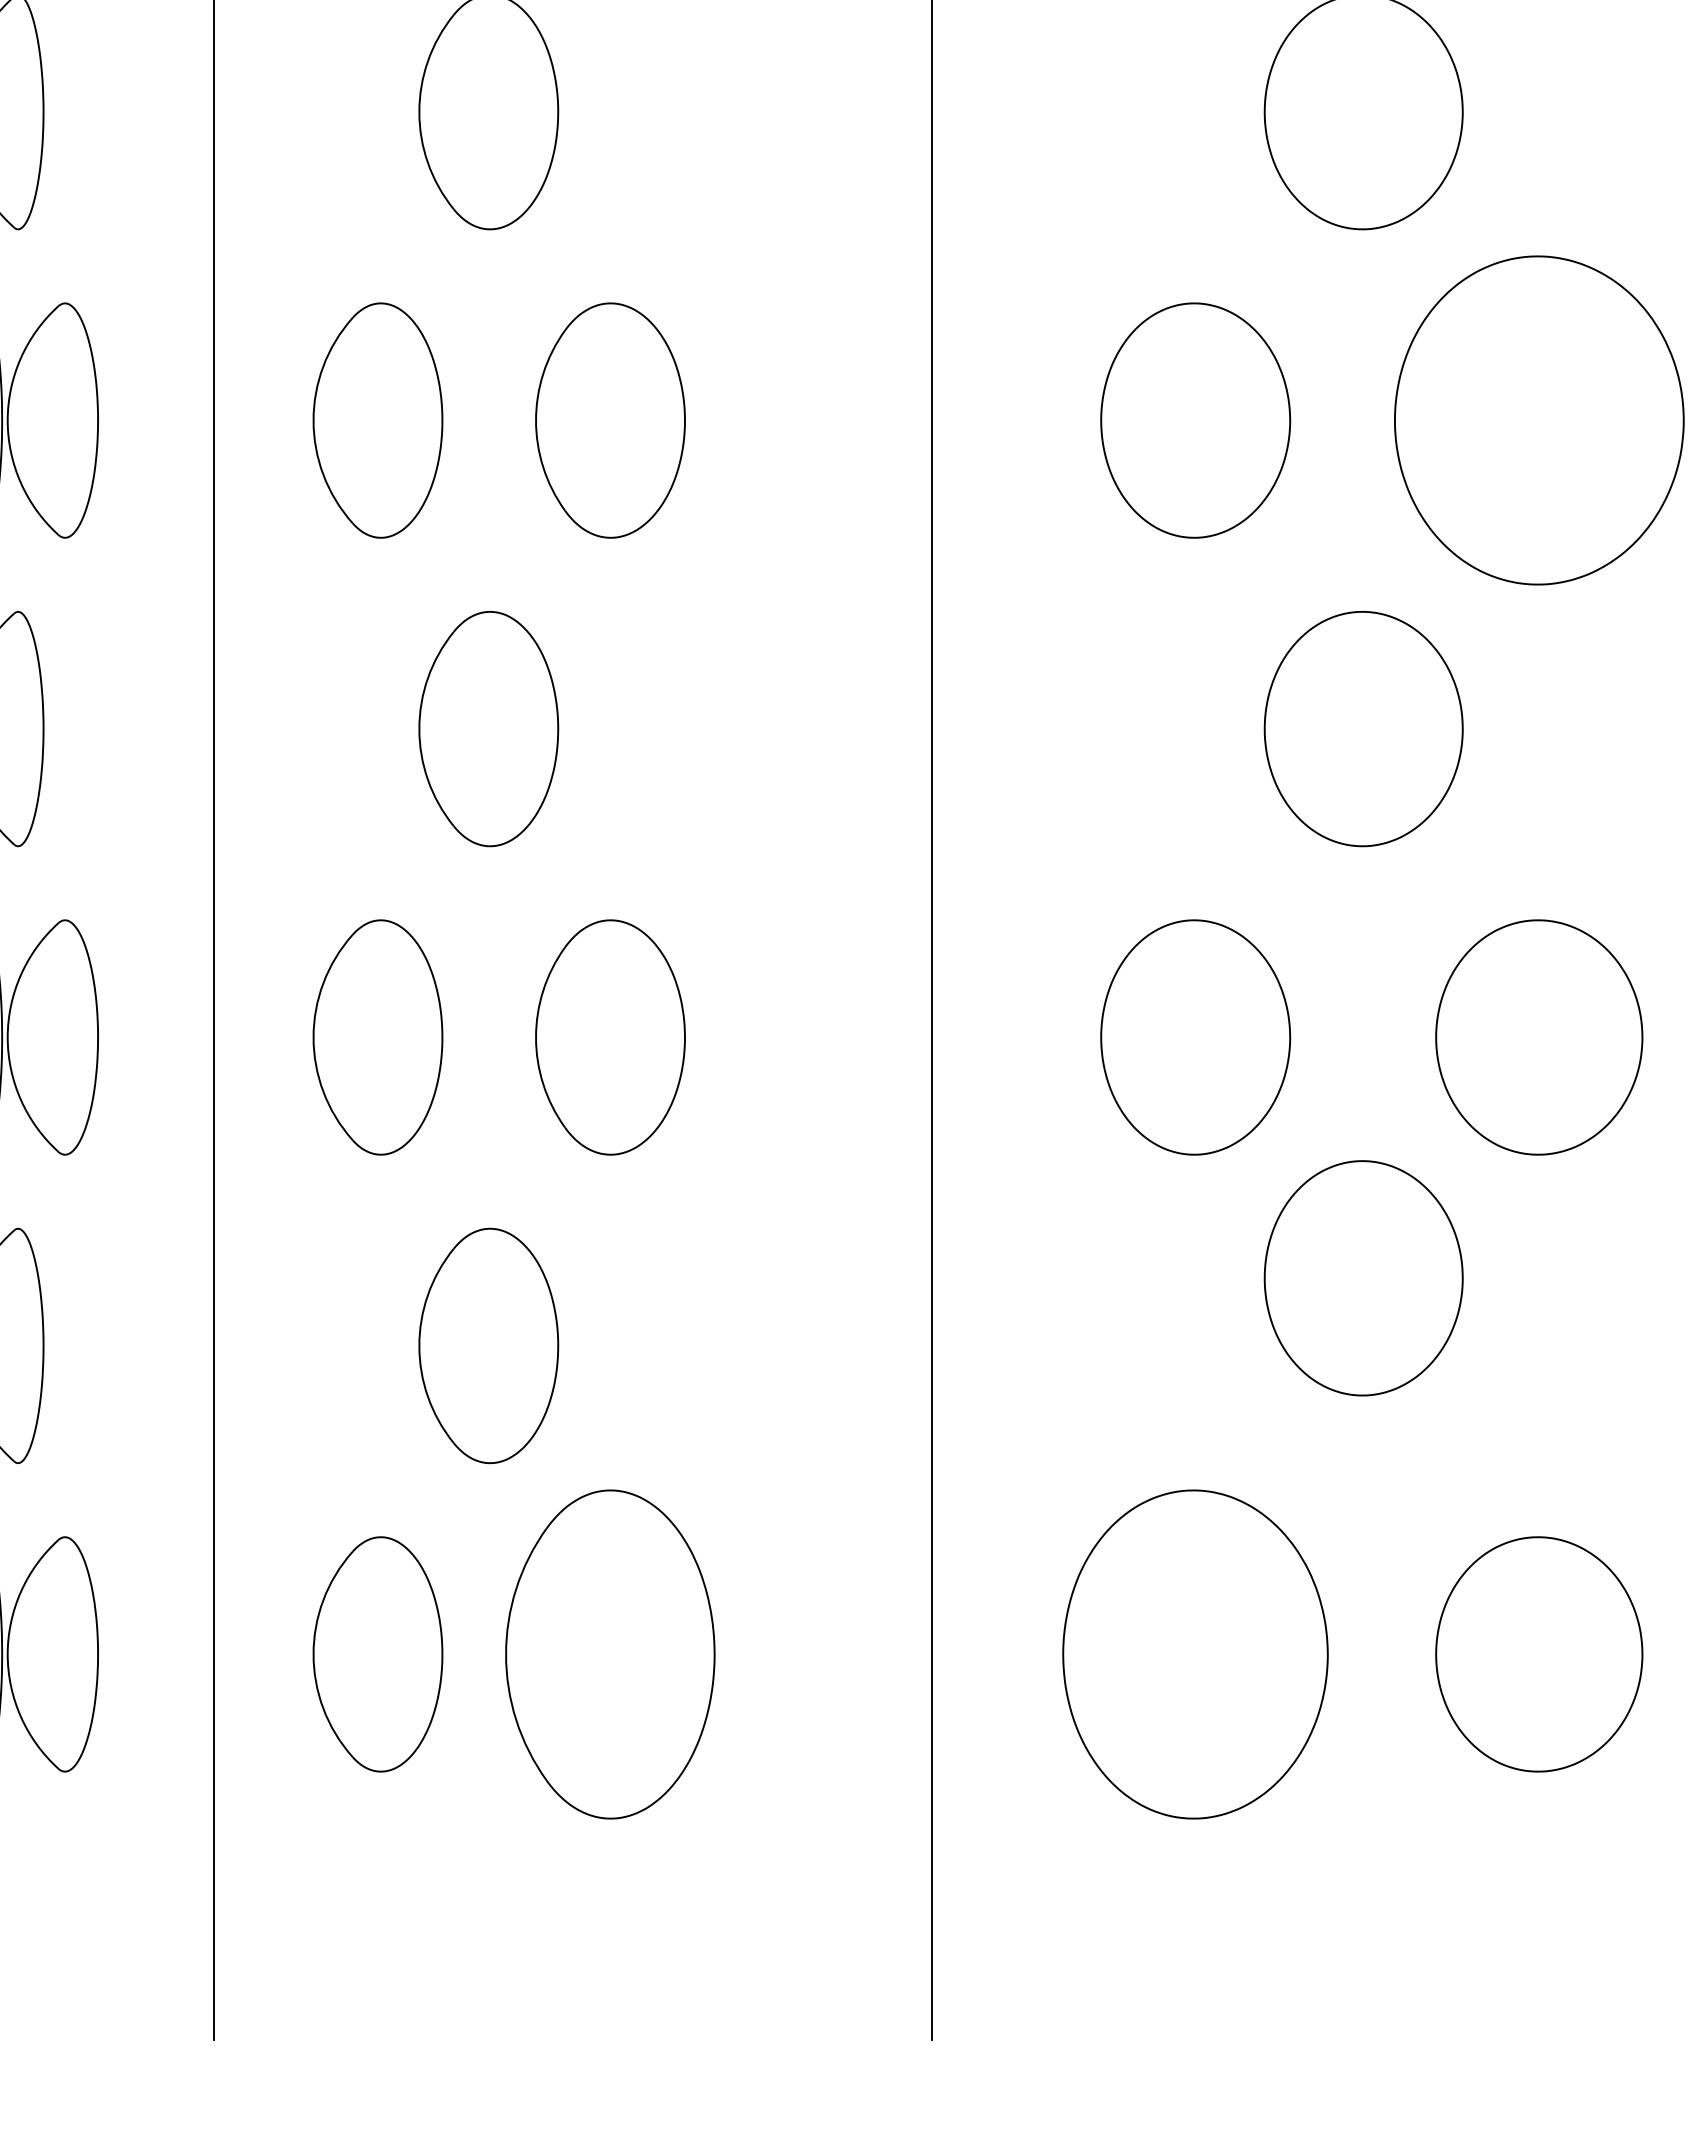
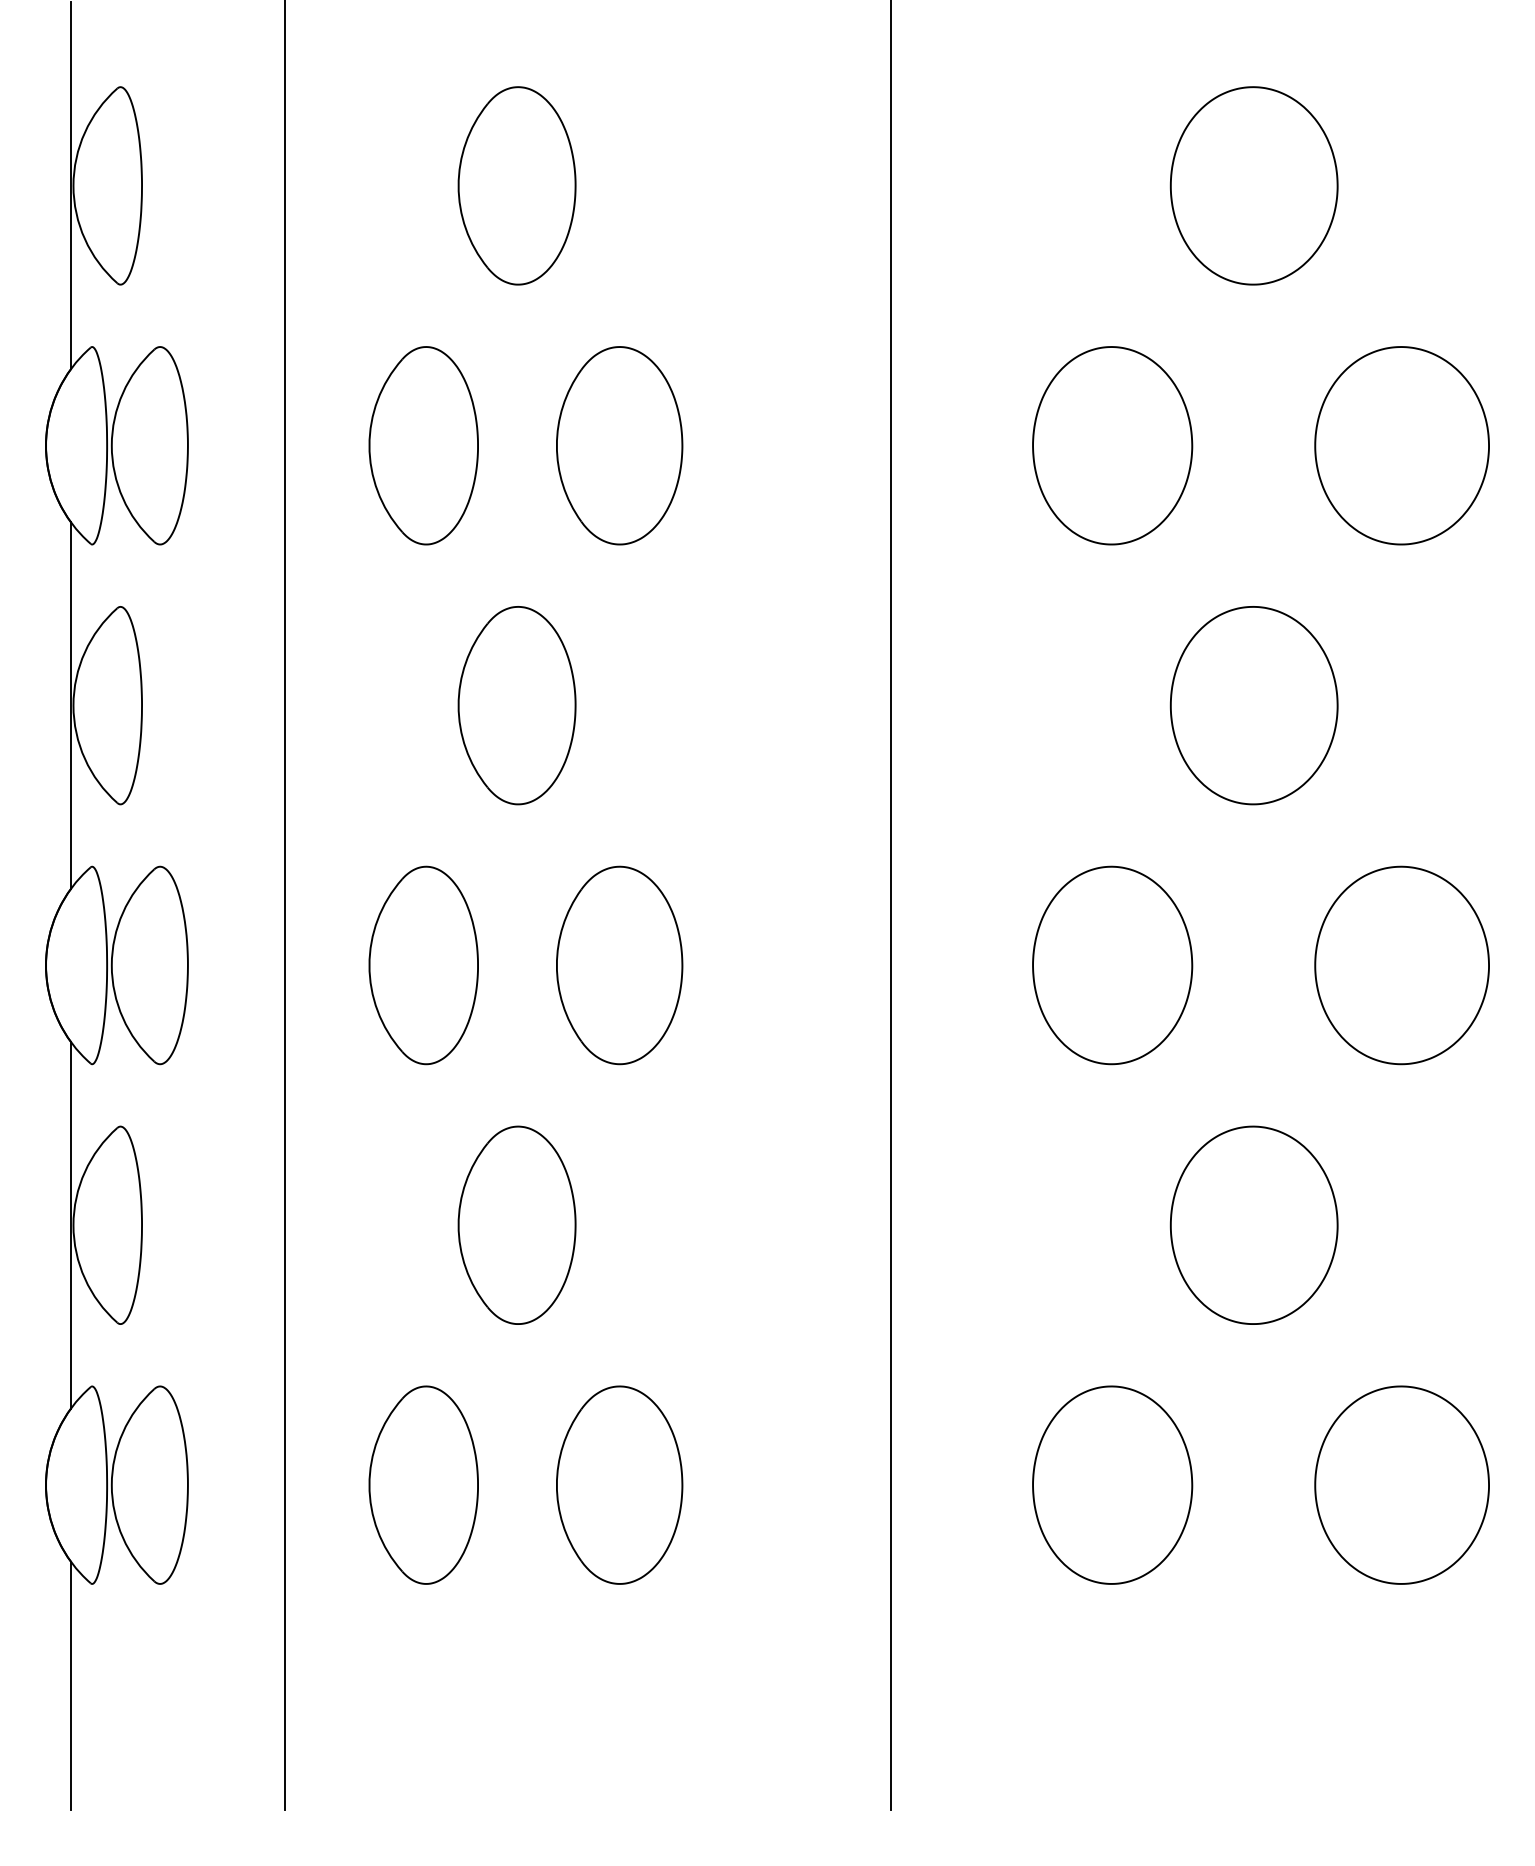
part: (1538, 420) -> (1401, 445), size x0.71
part: (1362, 1277) -> (1253, 1224), moved
part: (610, 1653) -> (619, 1484), size x0.71
part: (1195, 1653) -> (1112, 1484), size x0.71

